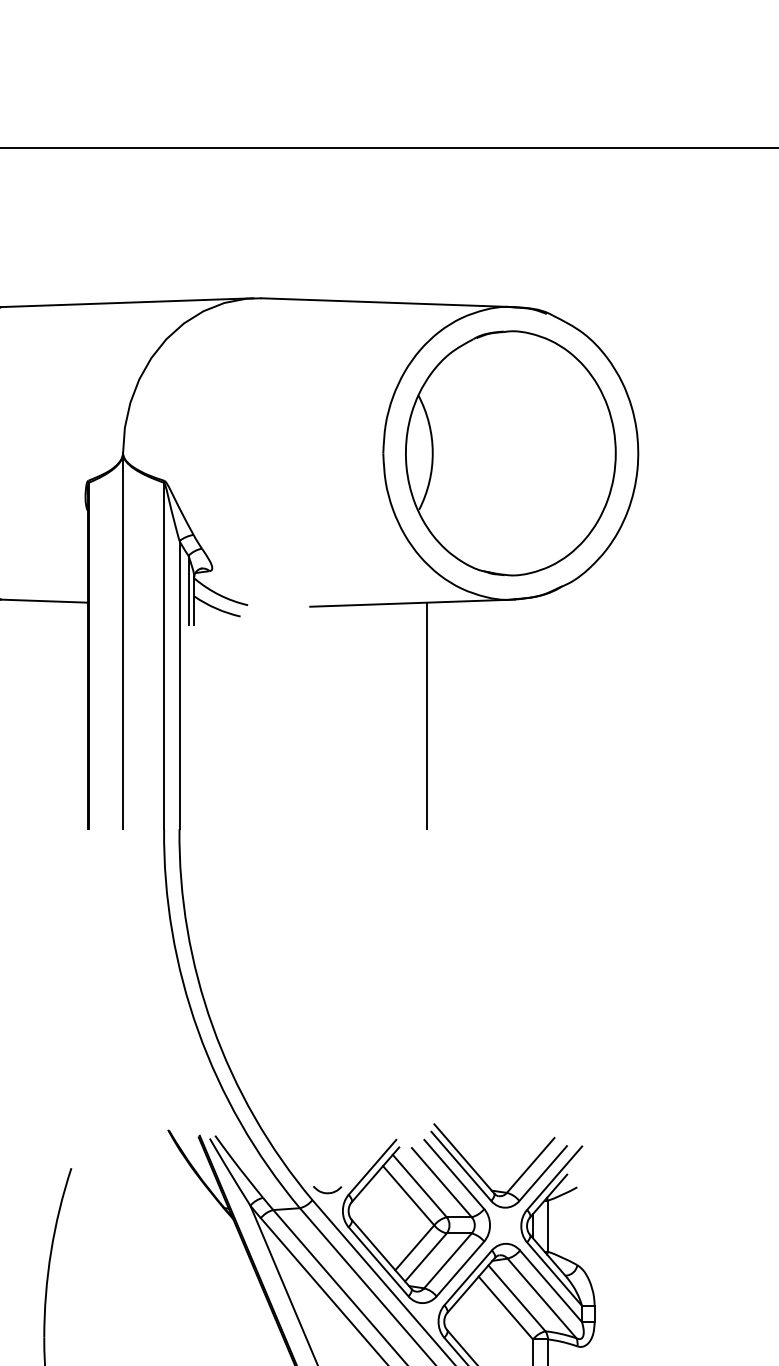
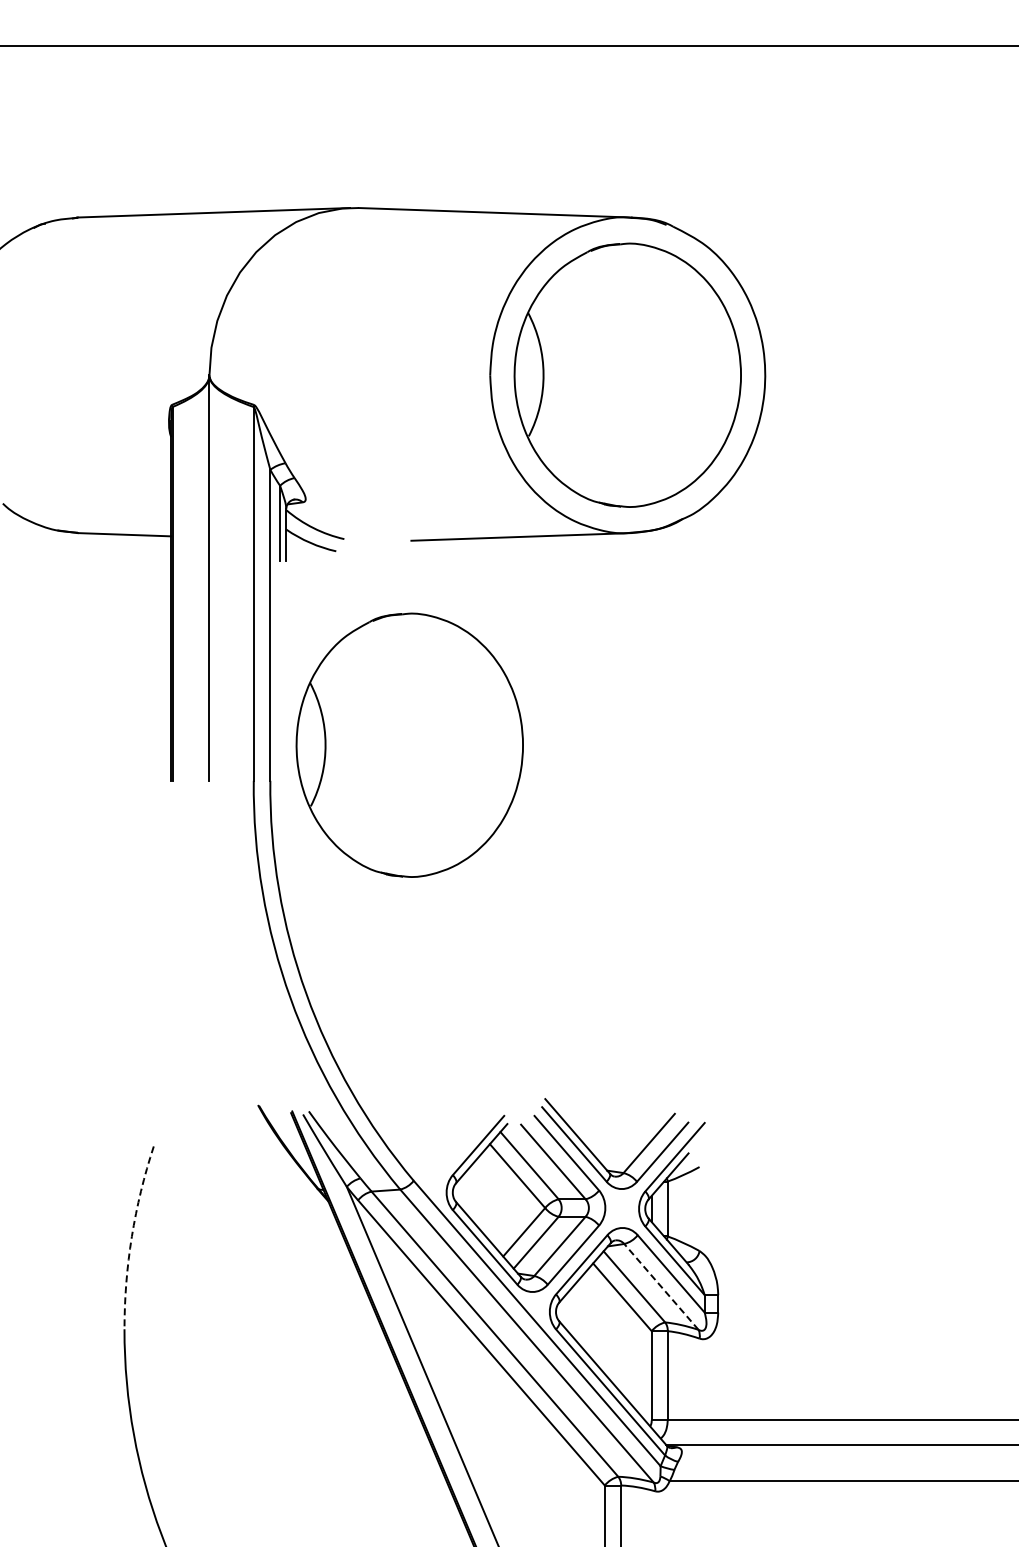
line: (427, 715) -> (537, 658), removed
part: (308, 795) -> (409, 744), added
curve: (327, 1192) -> (429, 1172), removed
arc: (50, 1251) -> (131, 1236), solid -> dashed
line: (542, 1298) -> (661, 1286), solid -> dashed

